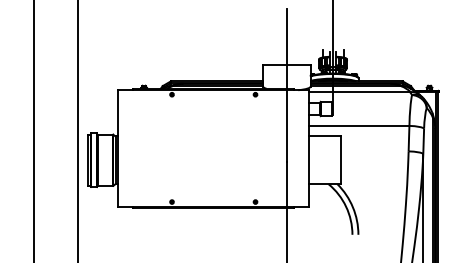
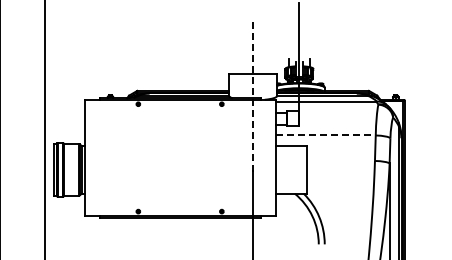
line: (286, 85) -> (252, 95), solid -> dashed
line: (359, 125) -> (325, 135), solid -> dashed

